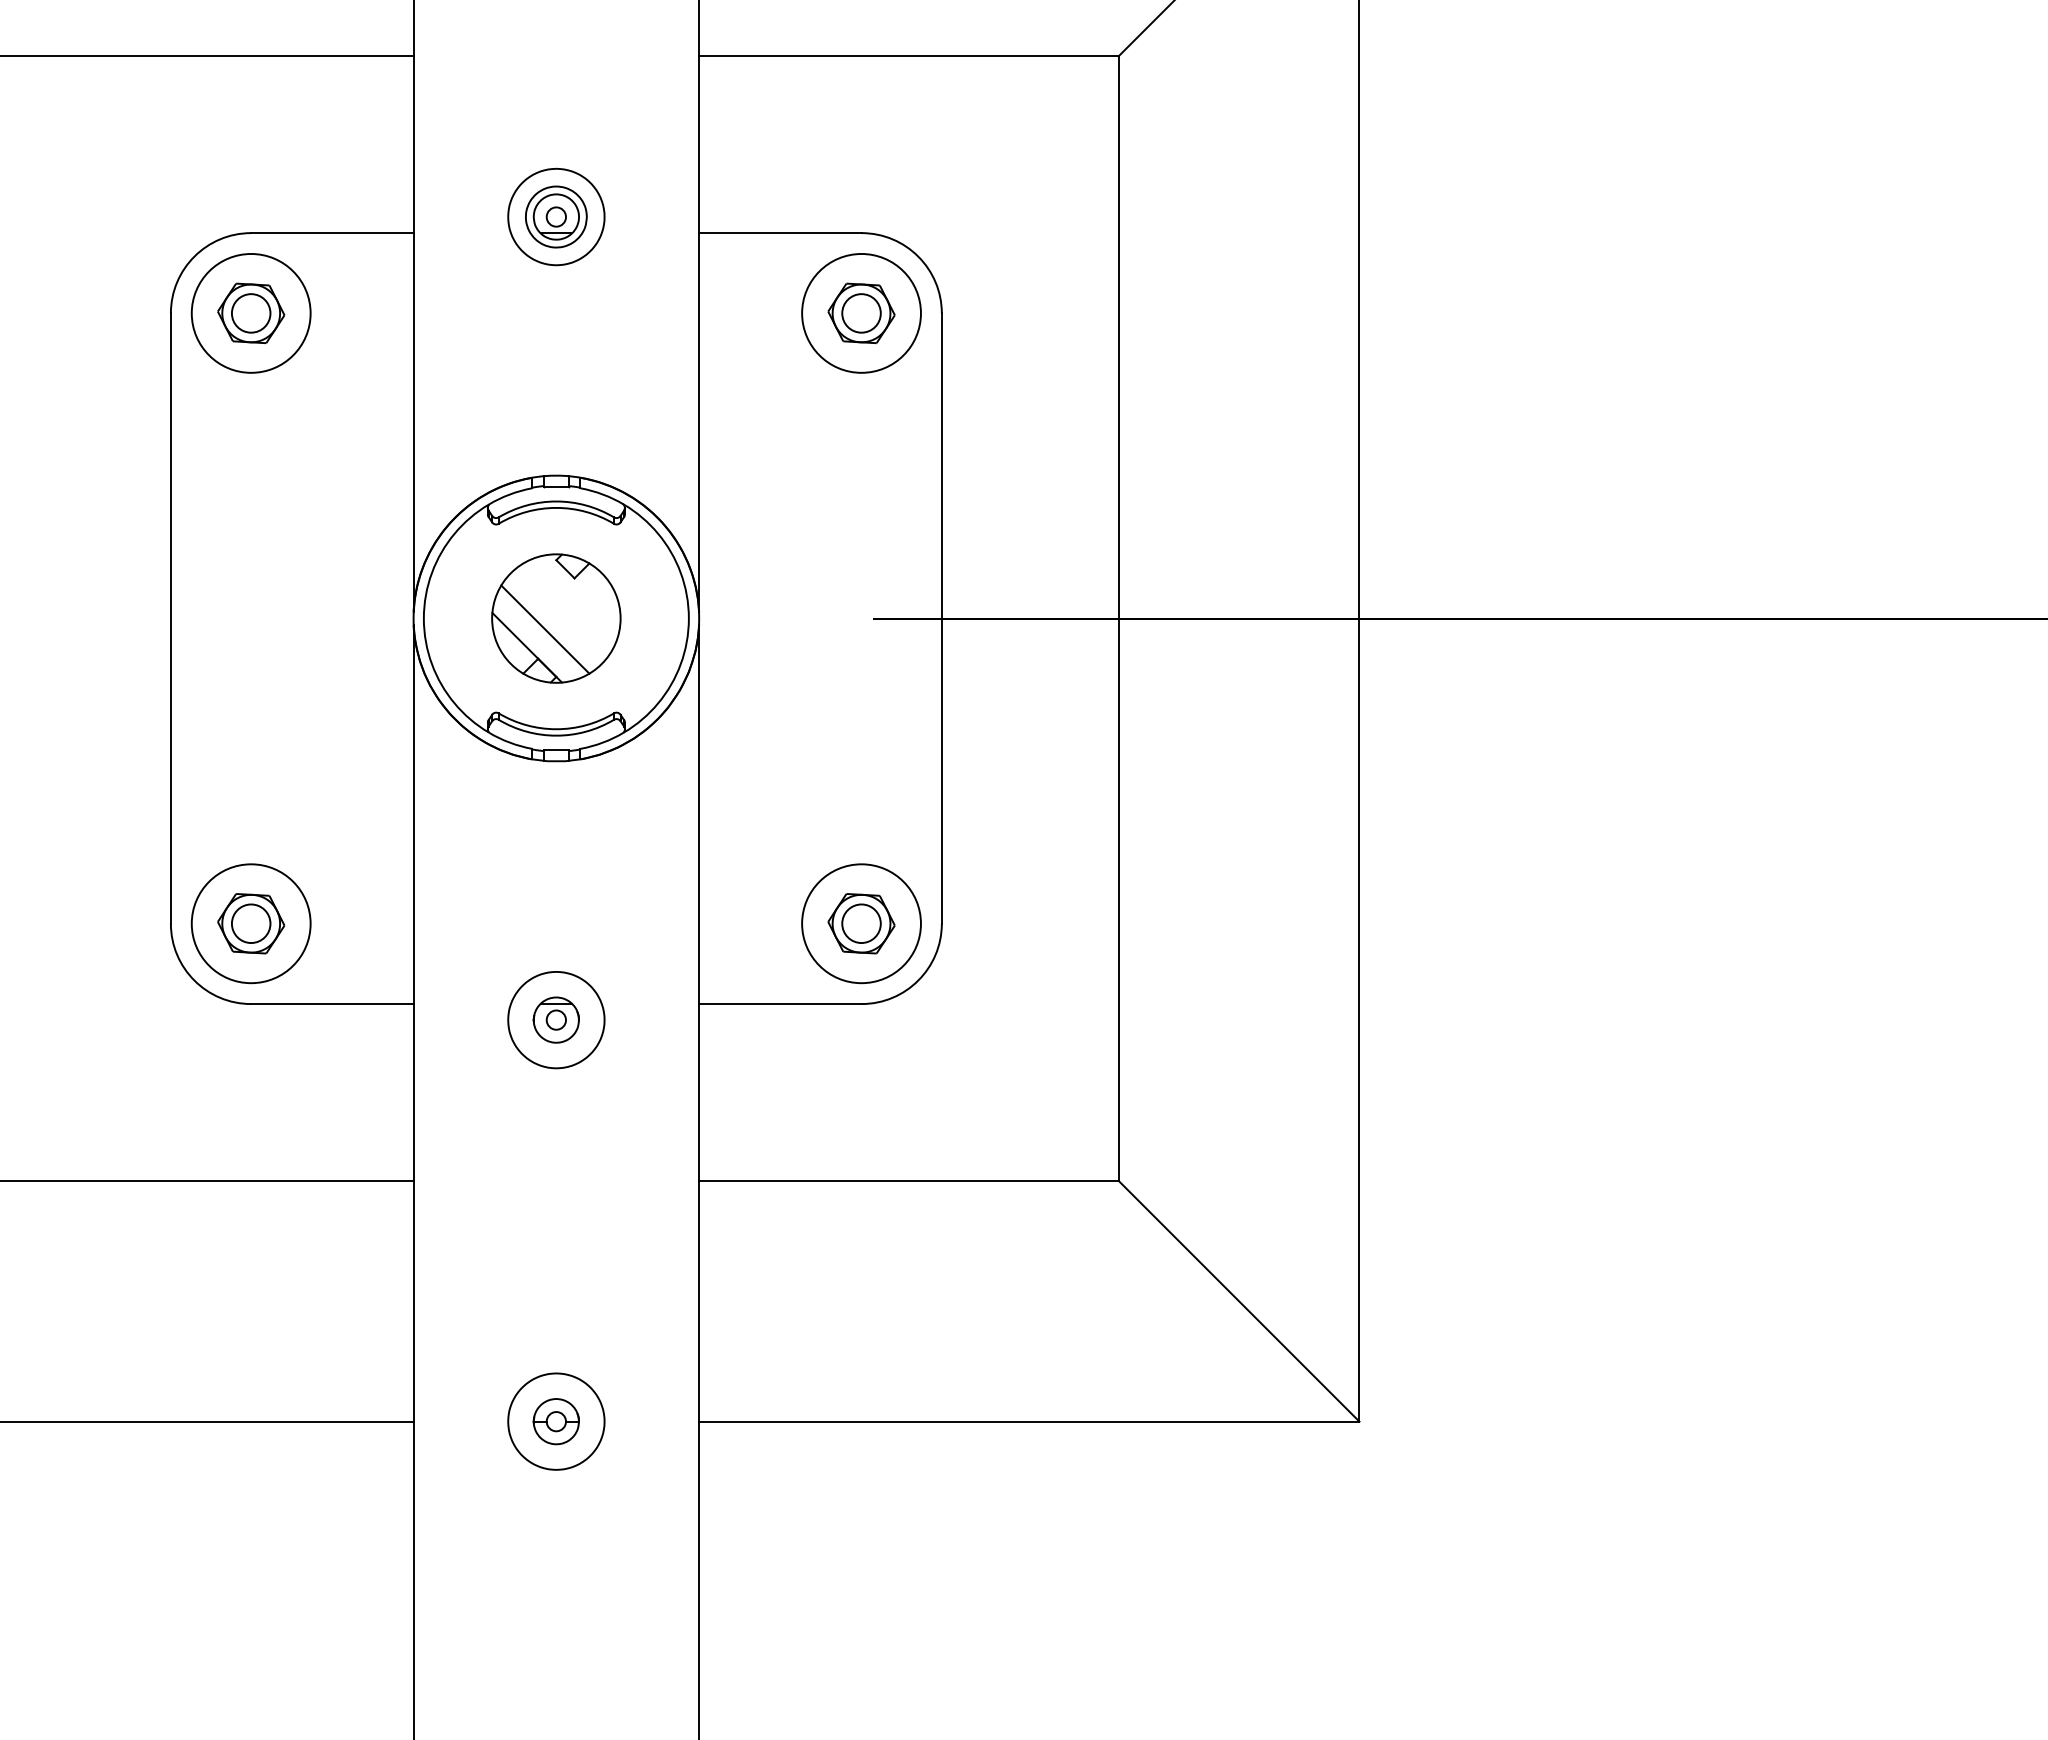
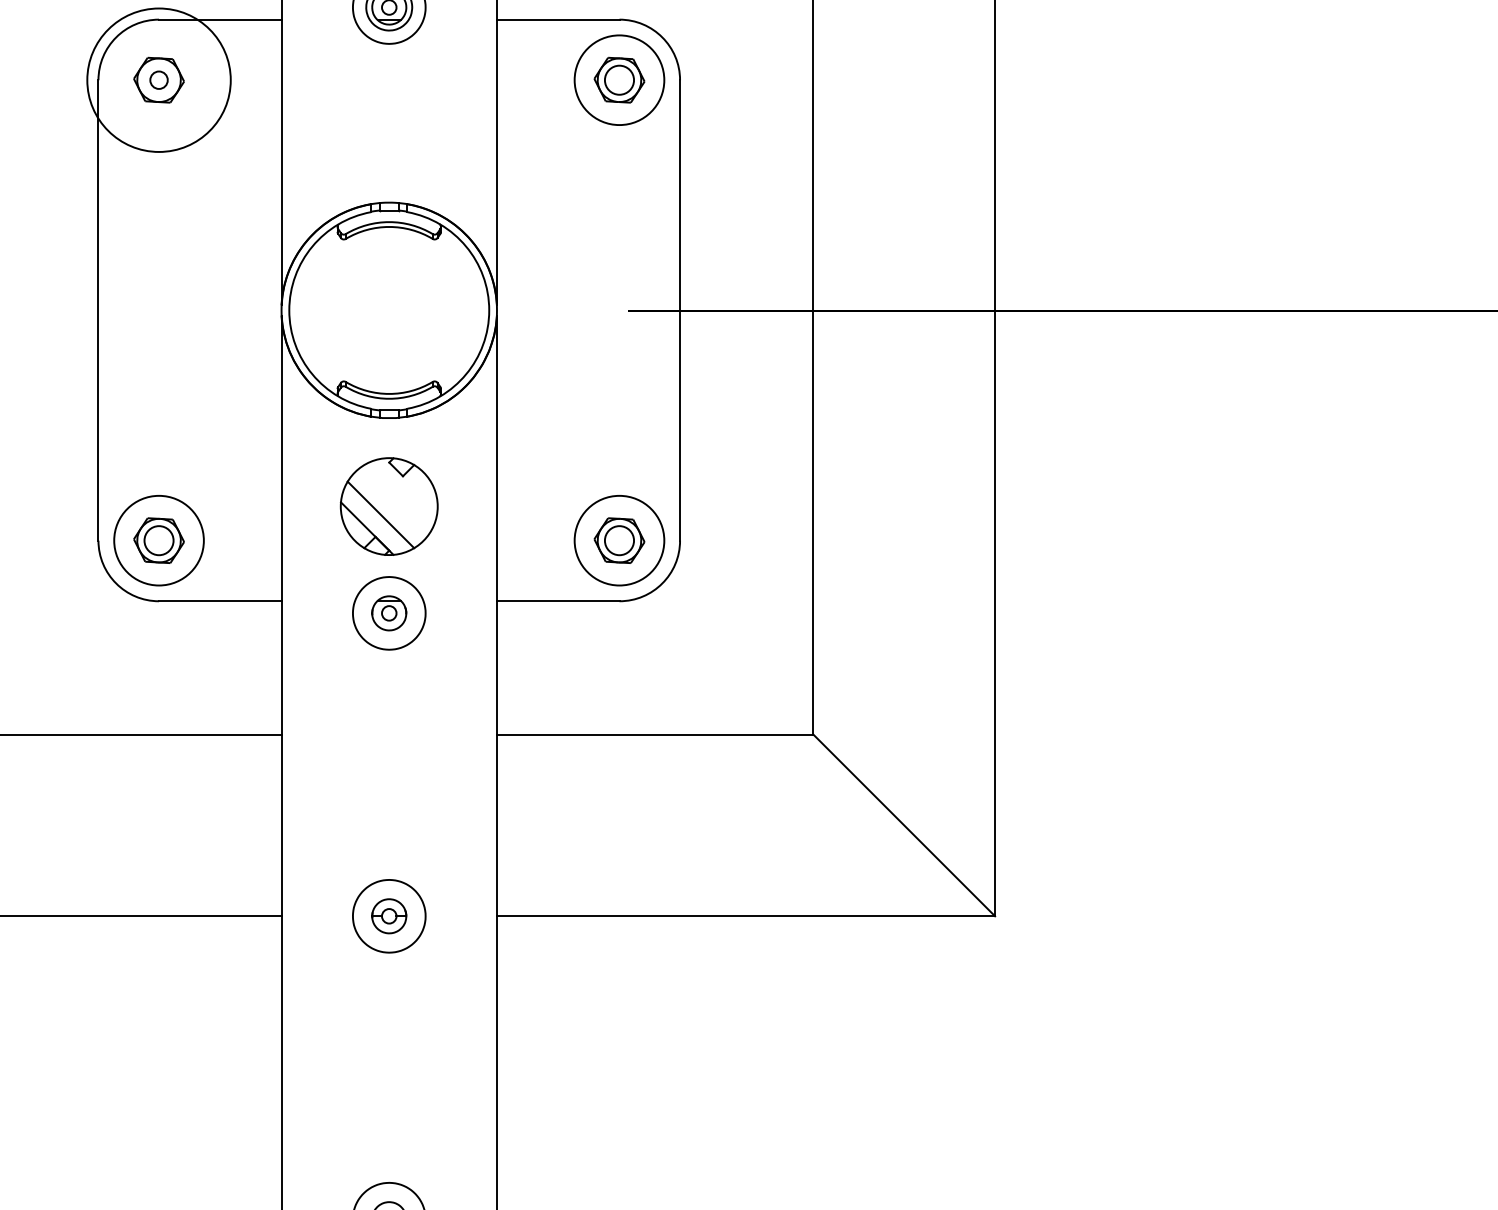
circle: (250, 312) -> (158, 79), size x1.6
circle: (250, 313) -> (158, 80), size x0.6
part: (556, 618) -> (389, 506), moved

